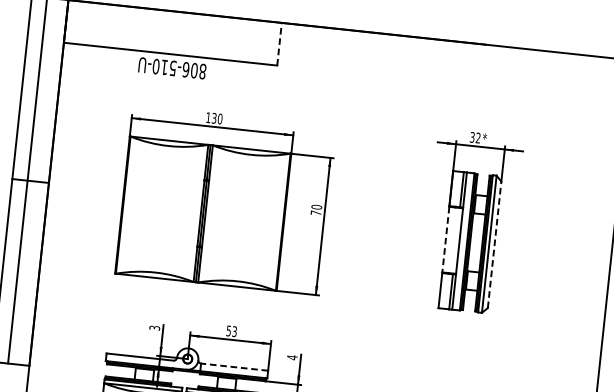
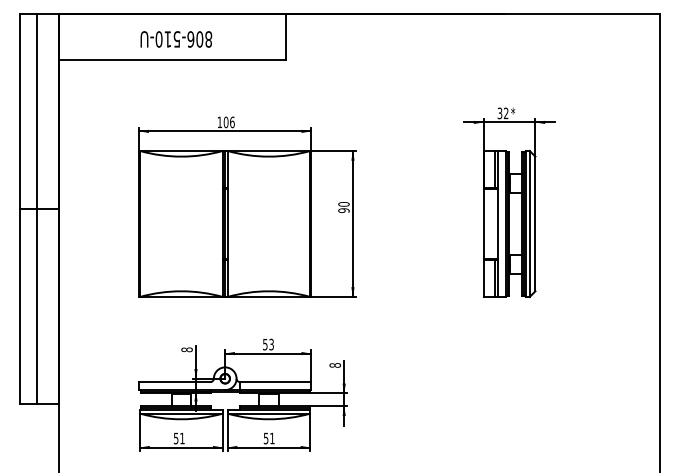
line: (279, 44) -> (286, 37), dashed -> solid
text: (172, 68) -> (176, 39), moved
text: (216, 118) -> (228, 122), 130 -> 106
text: (315, 212) -> (343, 210), 70 -> 90
line: (445, 239) -> (483, 223), dashed -> solid
line: (494, 244) -> (535, 223), dashed -> solid
text: (154, 327) -> (186, 349), 3 -> 8
text: (292, 357) -> (335, 365), 4 -> 8
line: (234, 366) -> (275, 381), dashed -> solid

